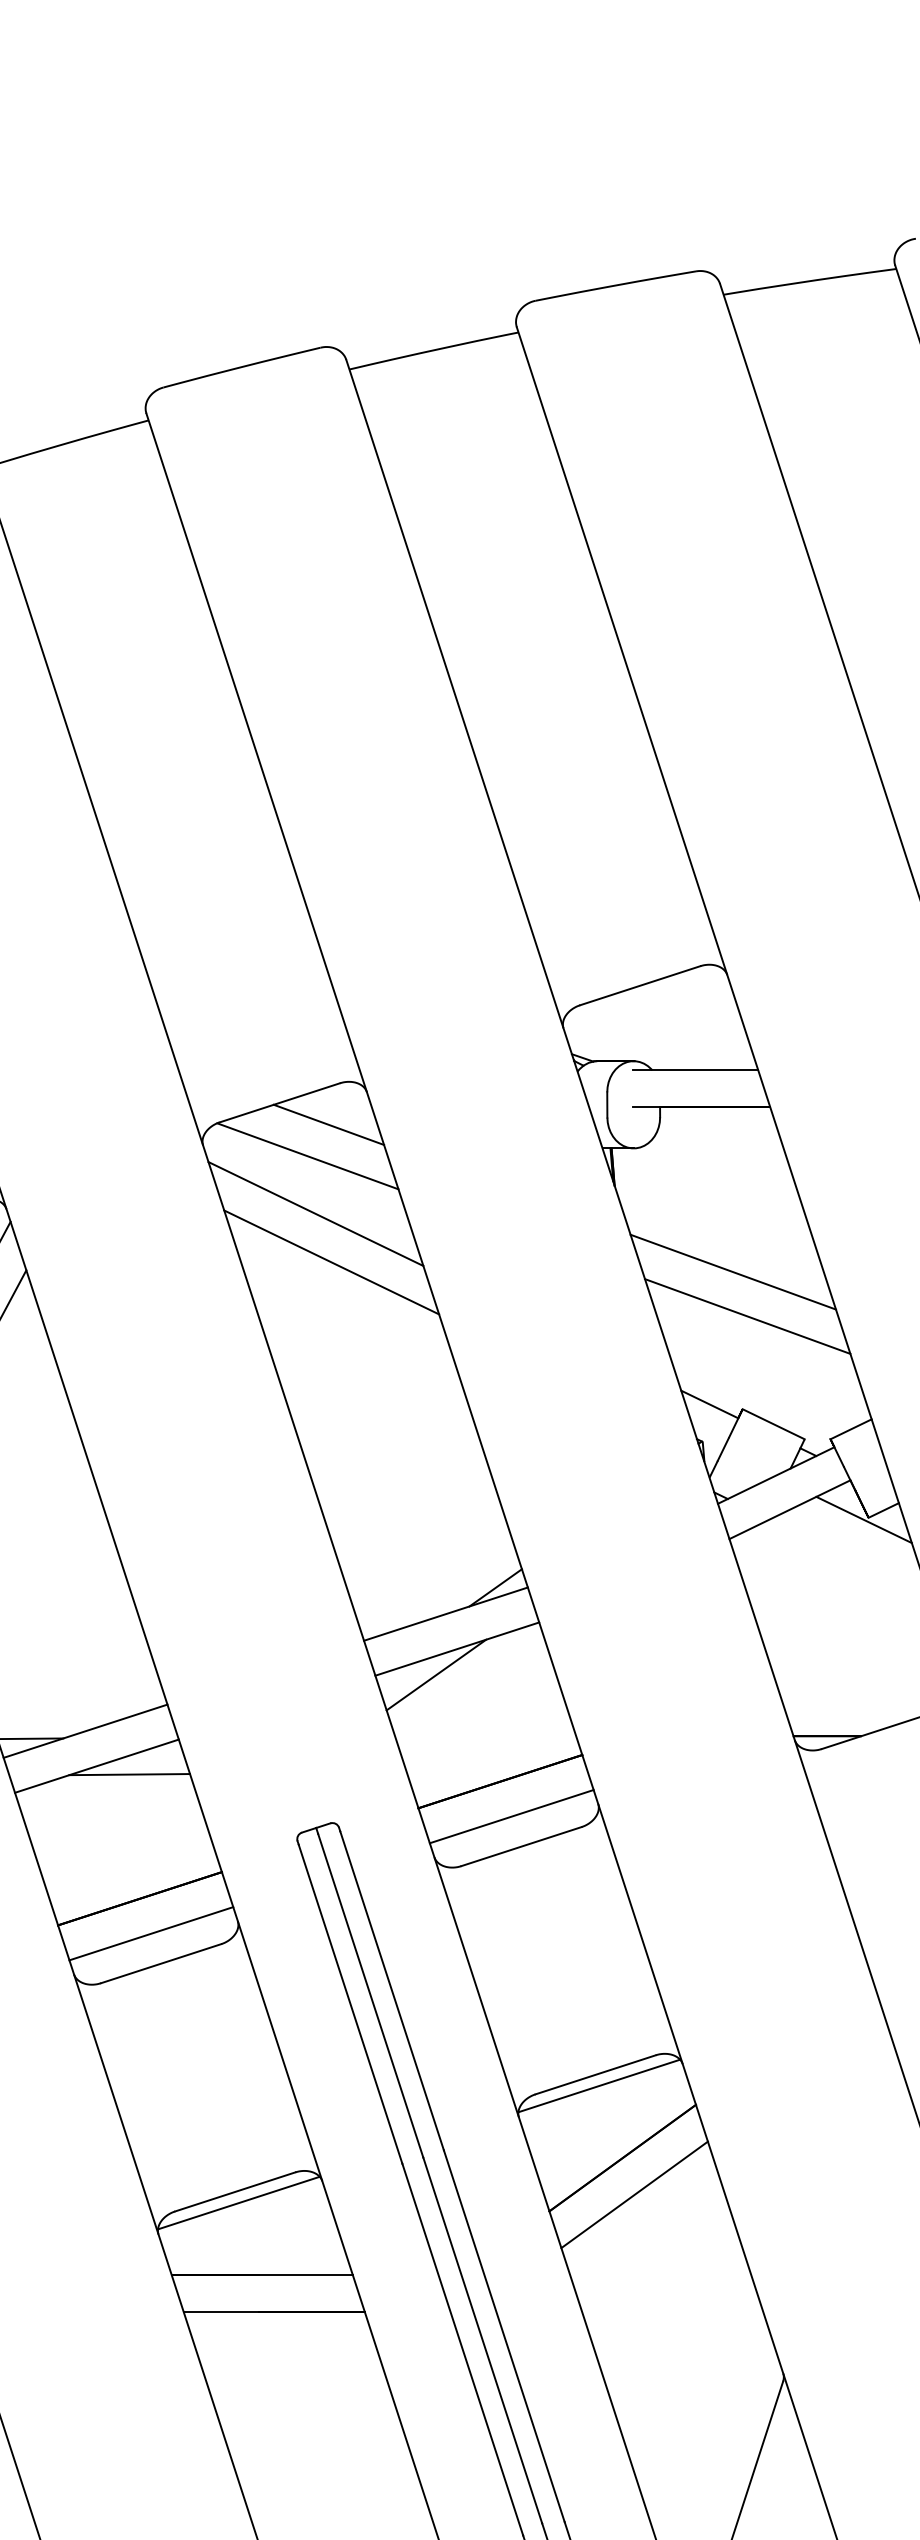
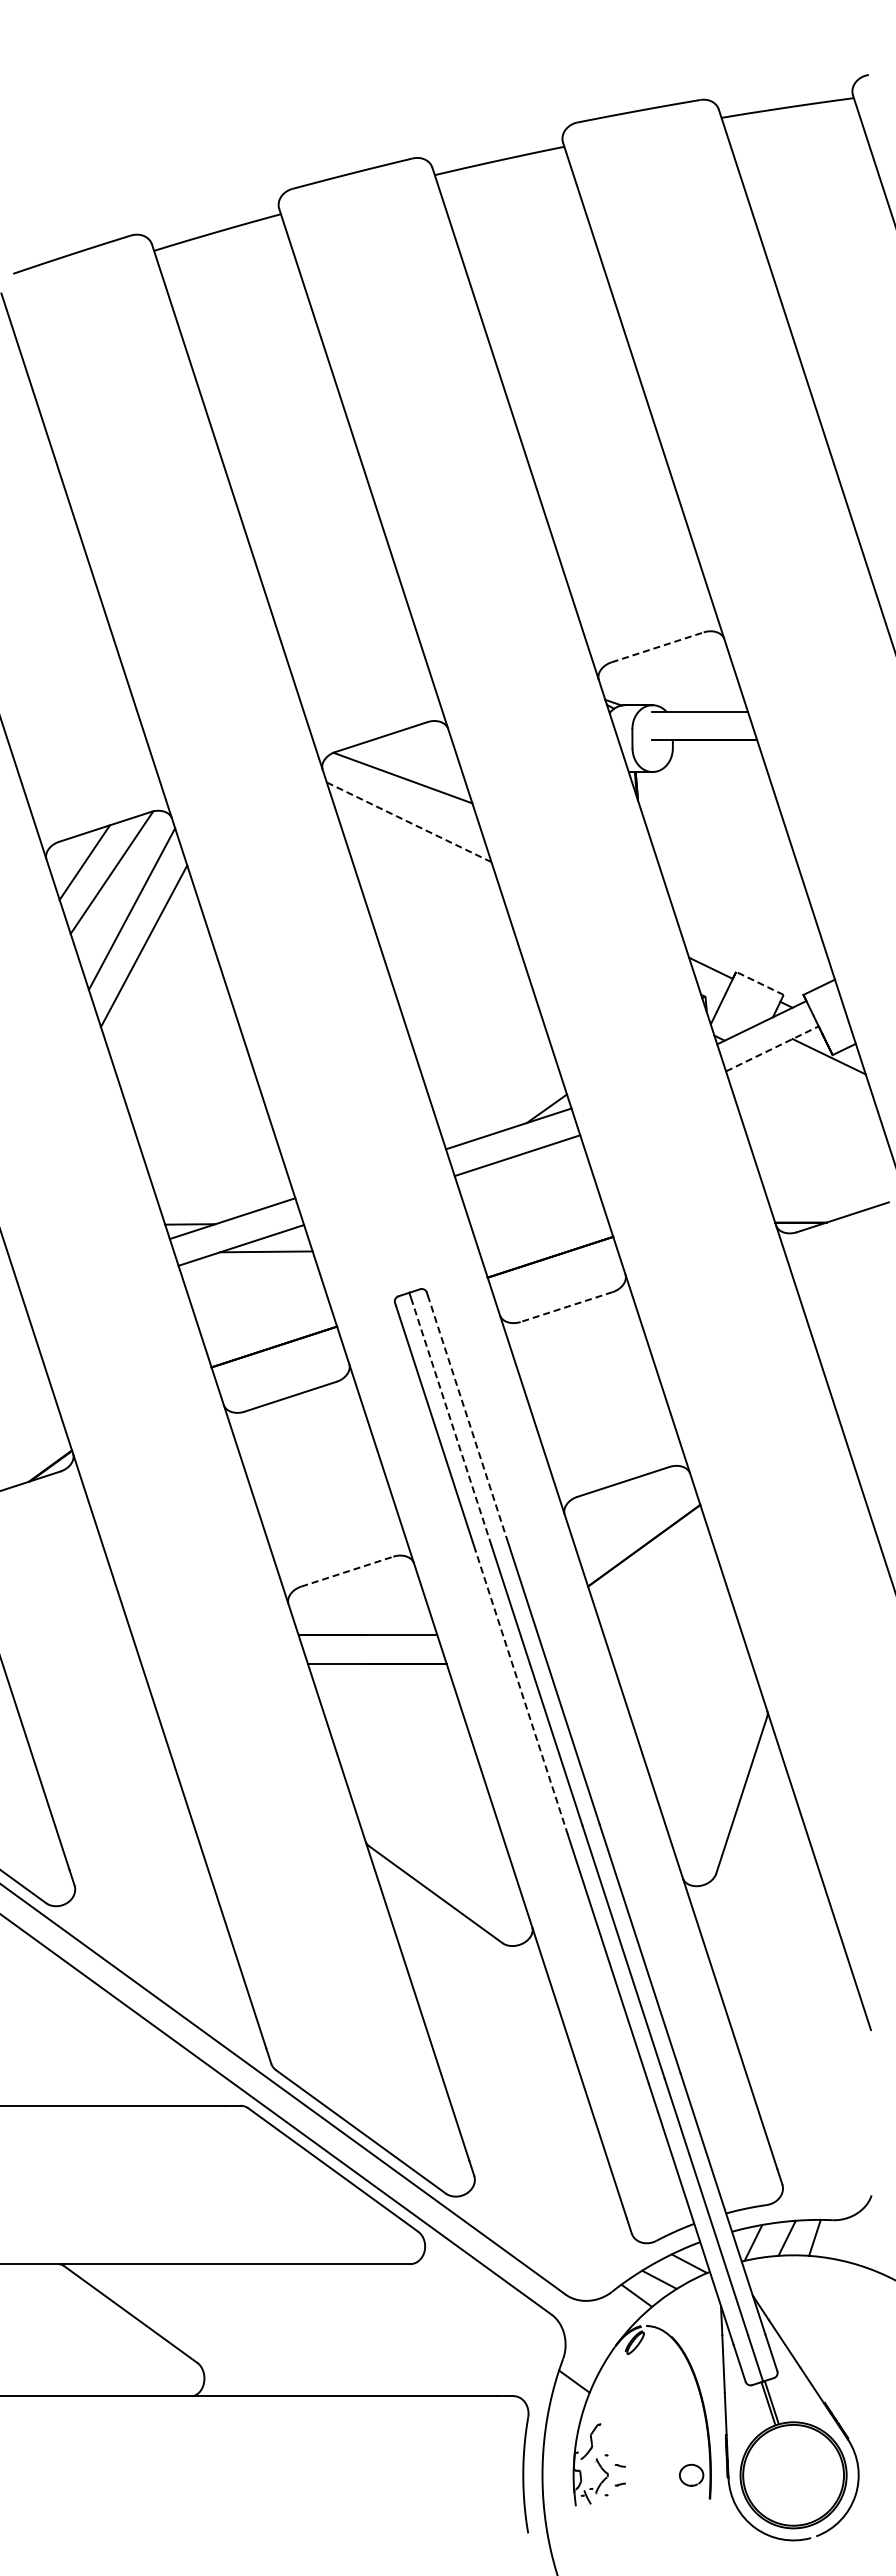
line: (641, 985) -> (658, 647), solid -> dashed
line: (328, 1124) -> (418, 753), removed
line: (315, 1214) -> (408, 822), solid -> dashed
line: (330, 1262) -> (420, 859), removed
line: (732, 1271) -> (728, 866), removed
line: (747, 1316) -> (739, 900), removed
line: (773, 1424) -> (759, 983), solid -> dashed
line: (790, 1509) -> (772, 1048), solid -> dashed
line: (436, 1674) -> (501, 1175), removed
line: (510, 1815) -> (558, 1283), removed
line: (521, 1847) -> (566, 1307), solid -> dashed
line: (150, 1933) -> (282, 1373), removed
line: (392, 1990) -> (467, 1417), solid -> dashed
line: (369, 1994) -> (450, 1420), solid -> dashed
line: (599, 2086) -> (626, 1490), removed
line: (235, 2191) -> (347, 1571), solid -> dashed
line: (634, 2194) -> (653, 1573), removed
line: (239, 2203) -> (350, 1580), removed
line: (462, 2349) -> (521, 1692), solid -> dashed

